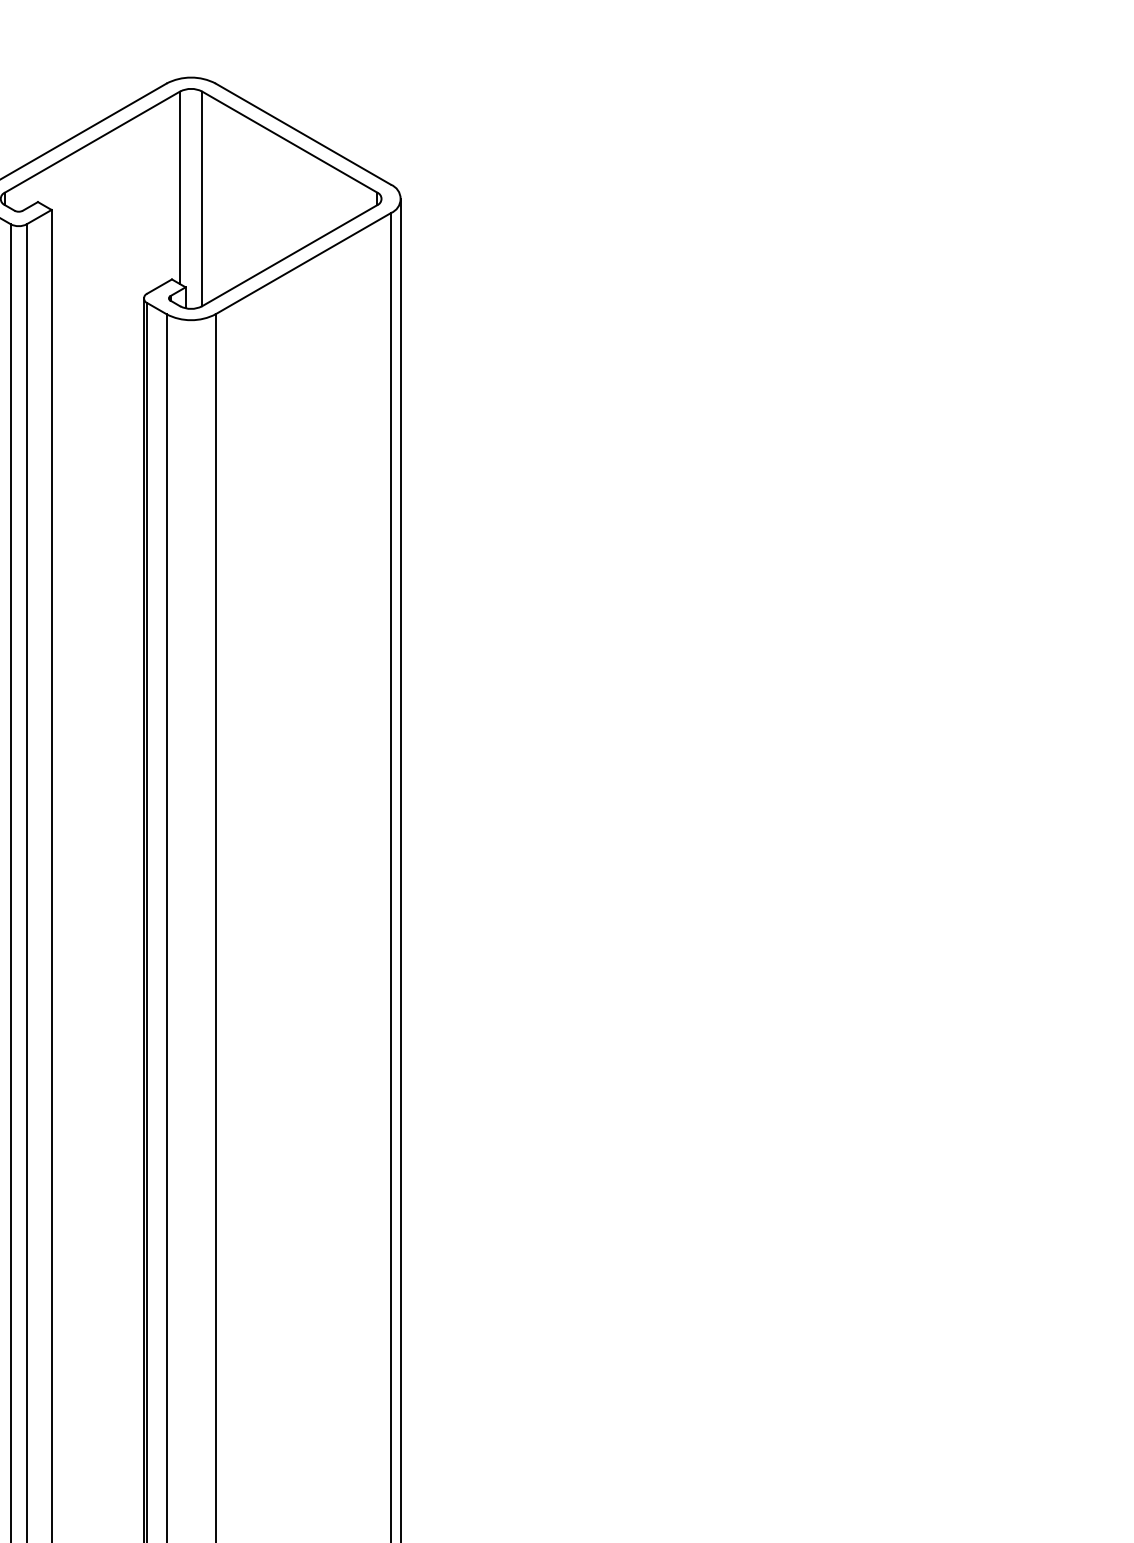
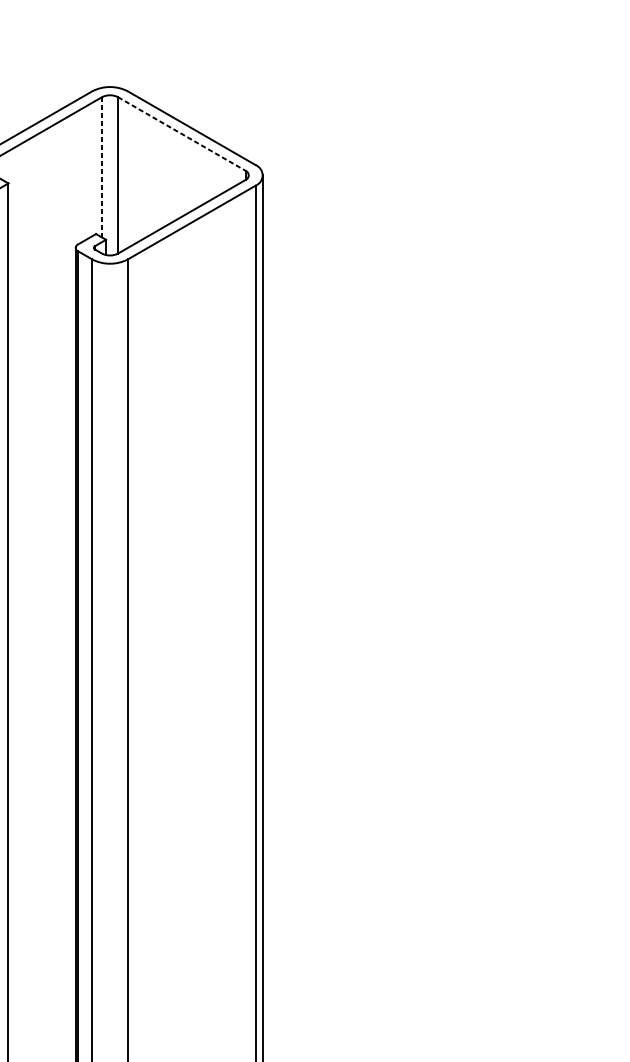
line: (290, 142) -> (182, 134), solid -> dashed
line: (180, 188) -> (102, 167), solid -> dashed

